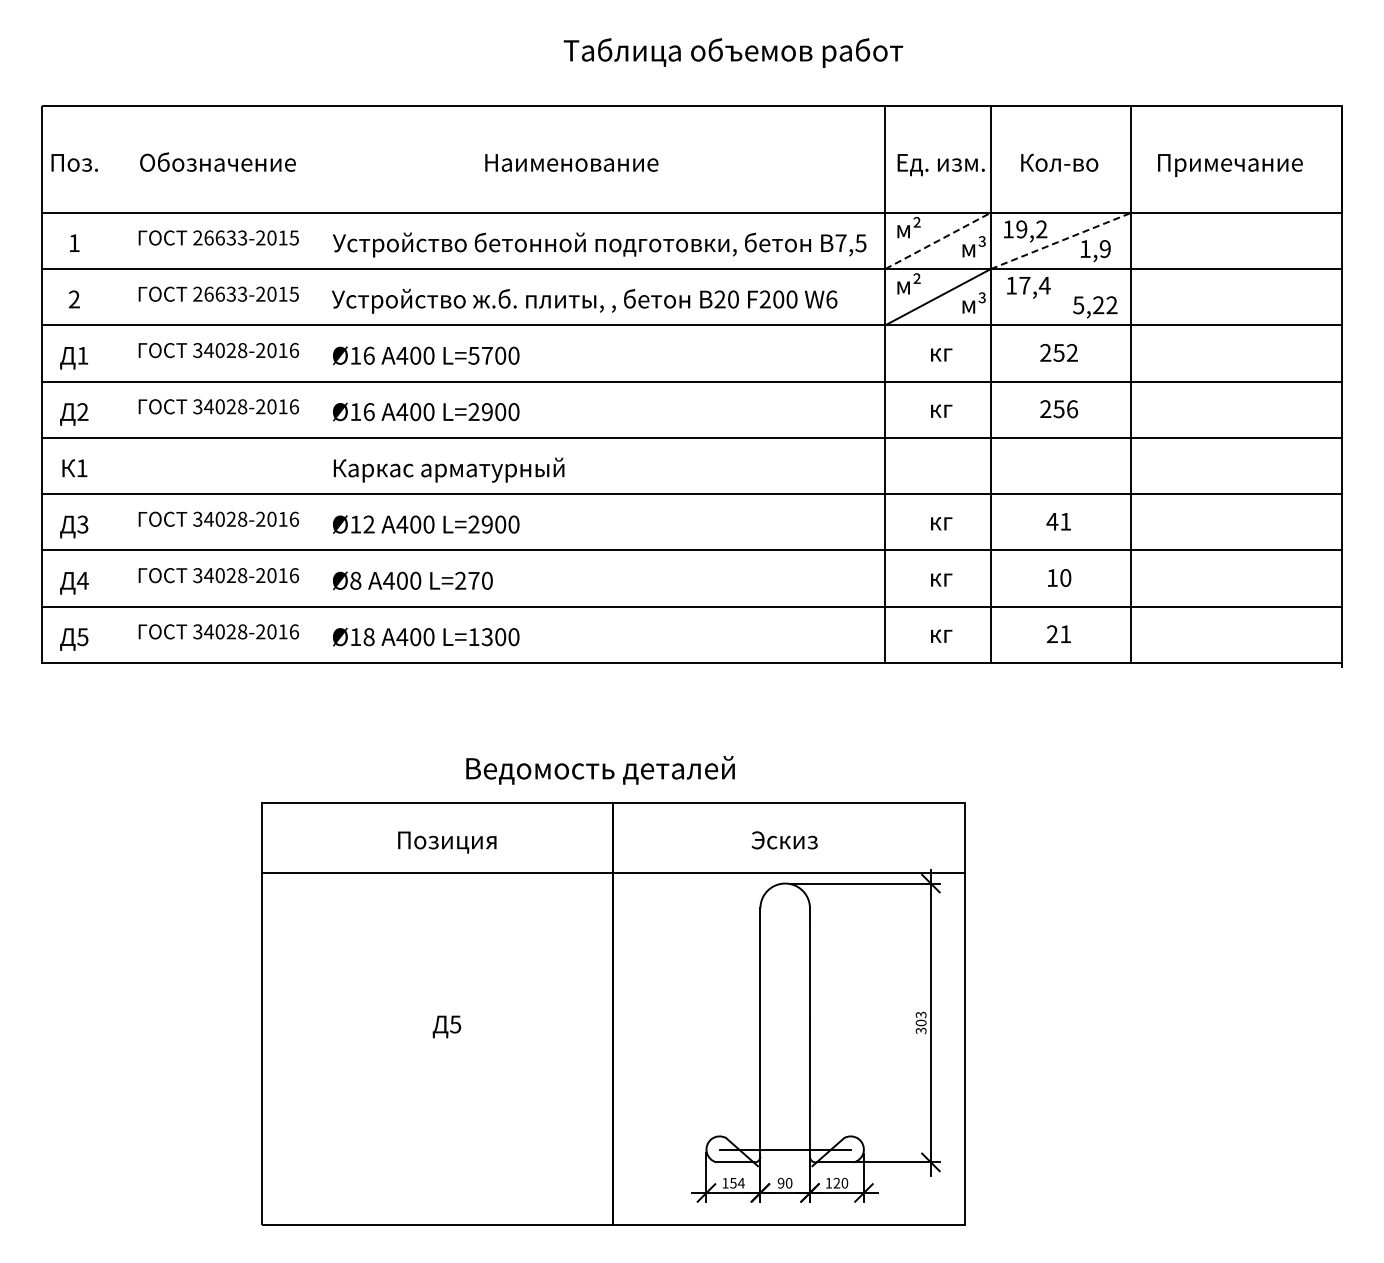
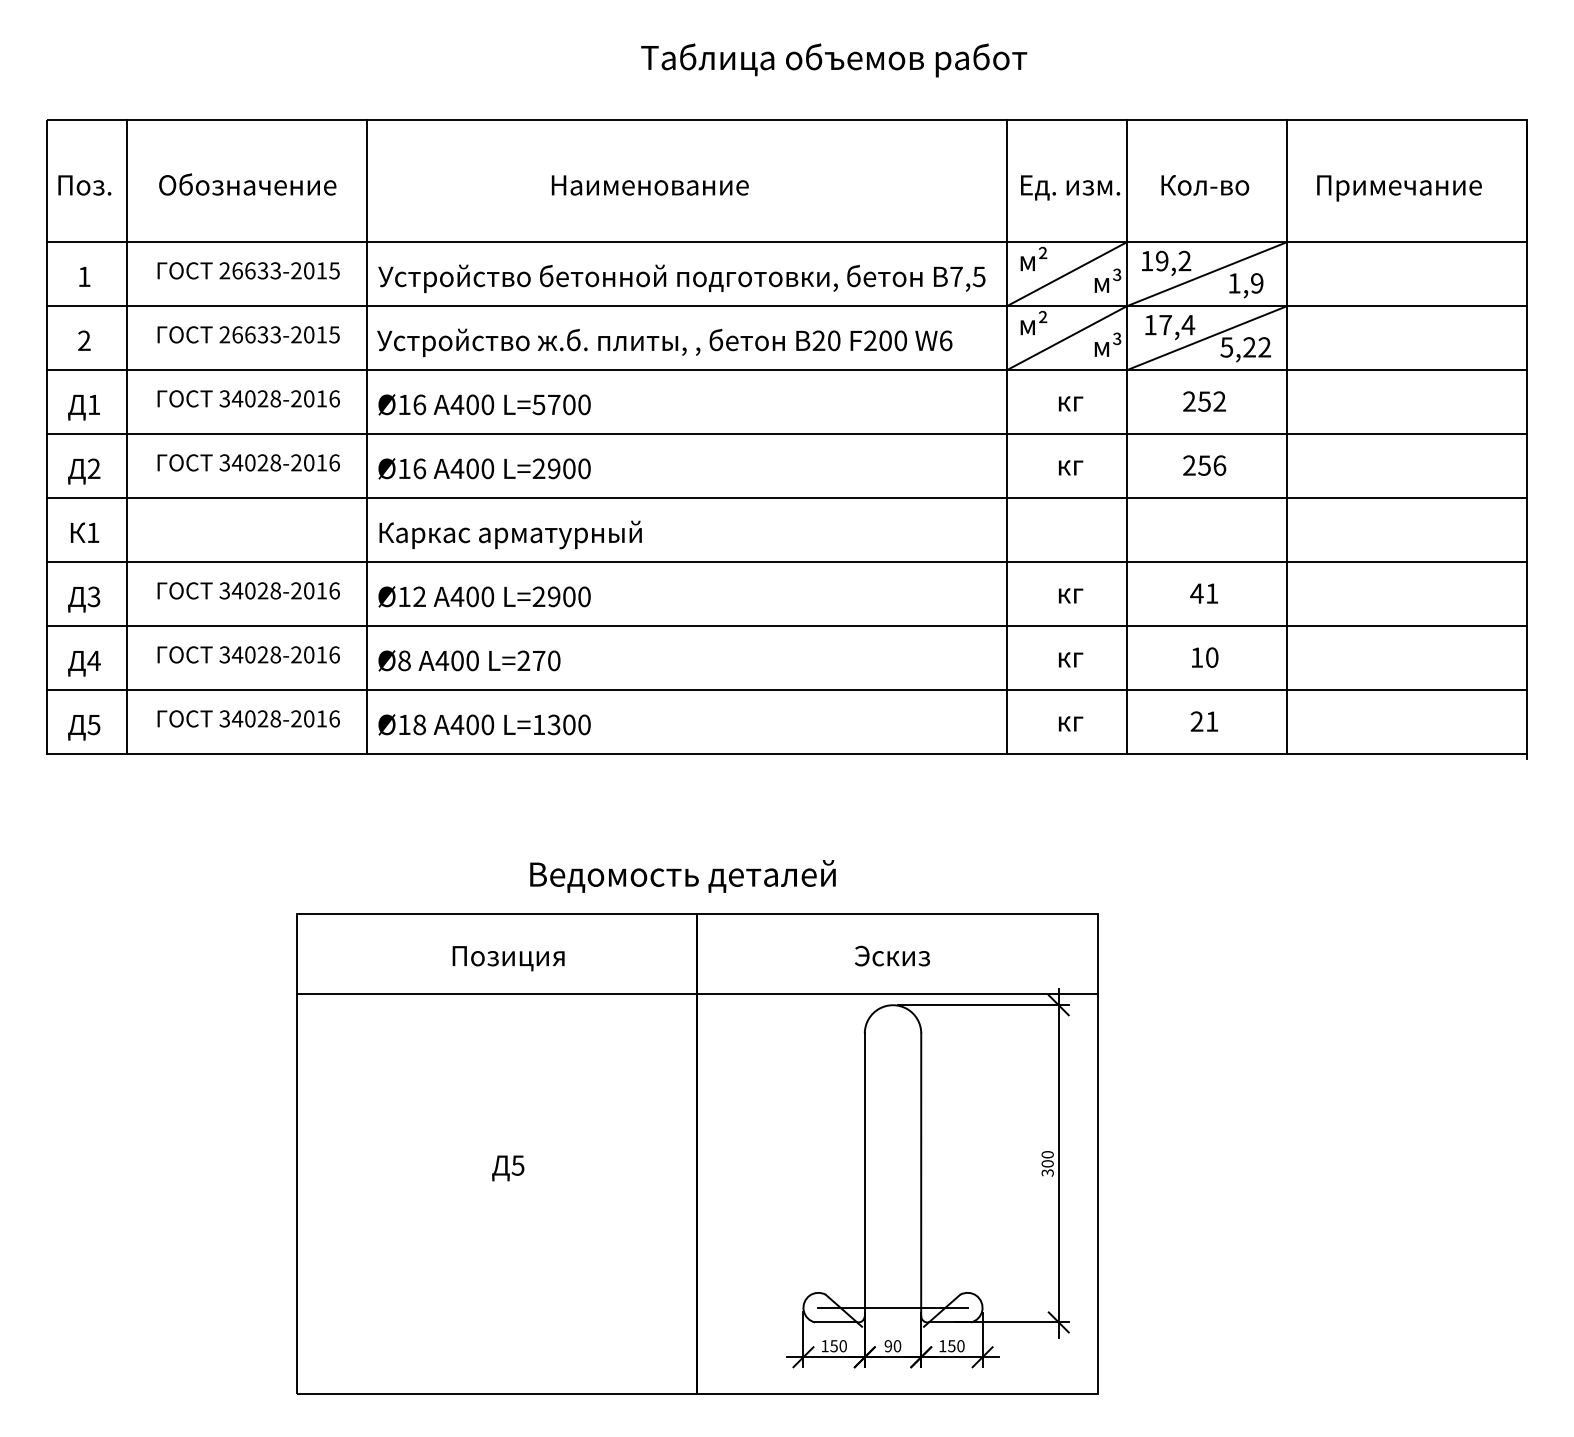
line: (938, 240) -> (1067, 273), dashed -> solid
line: (1061, 240) -> (1207, 273), dashed -> solid
line: (1060, 297) -> (1206, 338), added
line: (111, 383) -> (126, 436), added
line: (322, 383) -> (366, 436), added
text: (921, 1014) -> (1048, 1154), 303 -> 300
text: (740, 1182) -> (842, 1345), 154 -> 150
text: (836, 1182) -> (951, 1345), 120 -> 150

